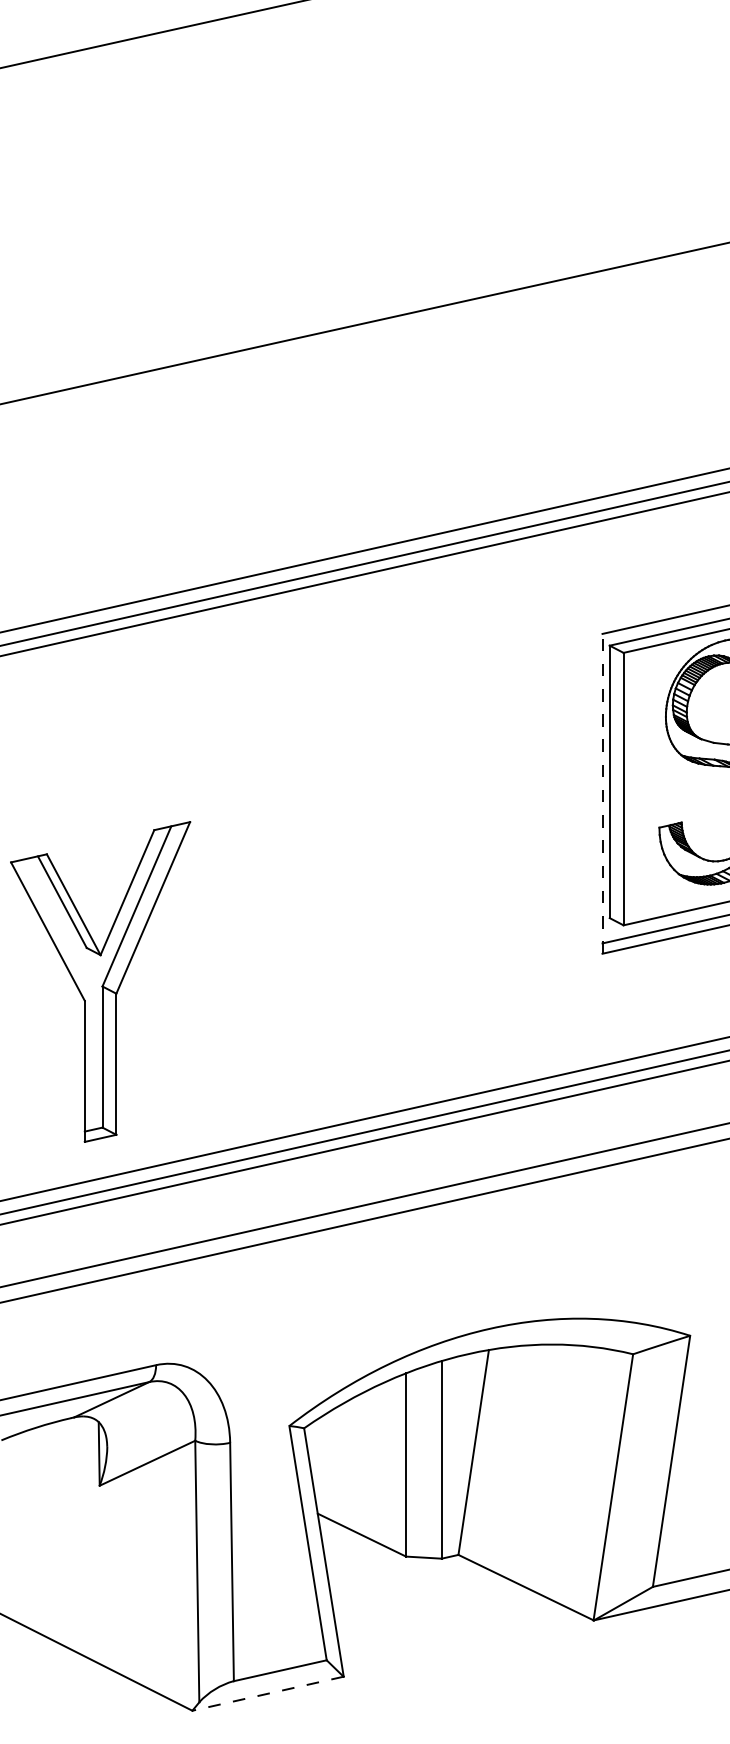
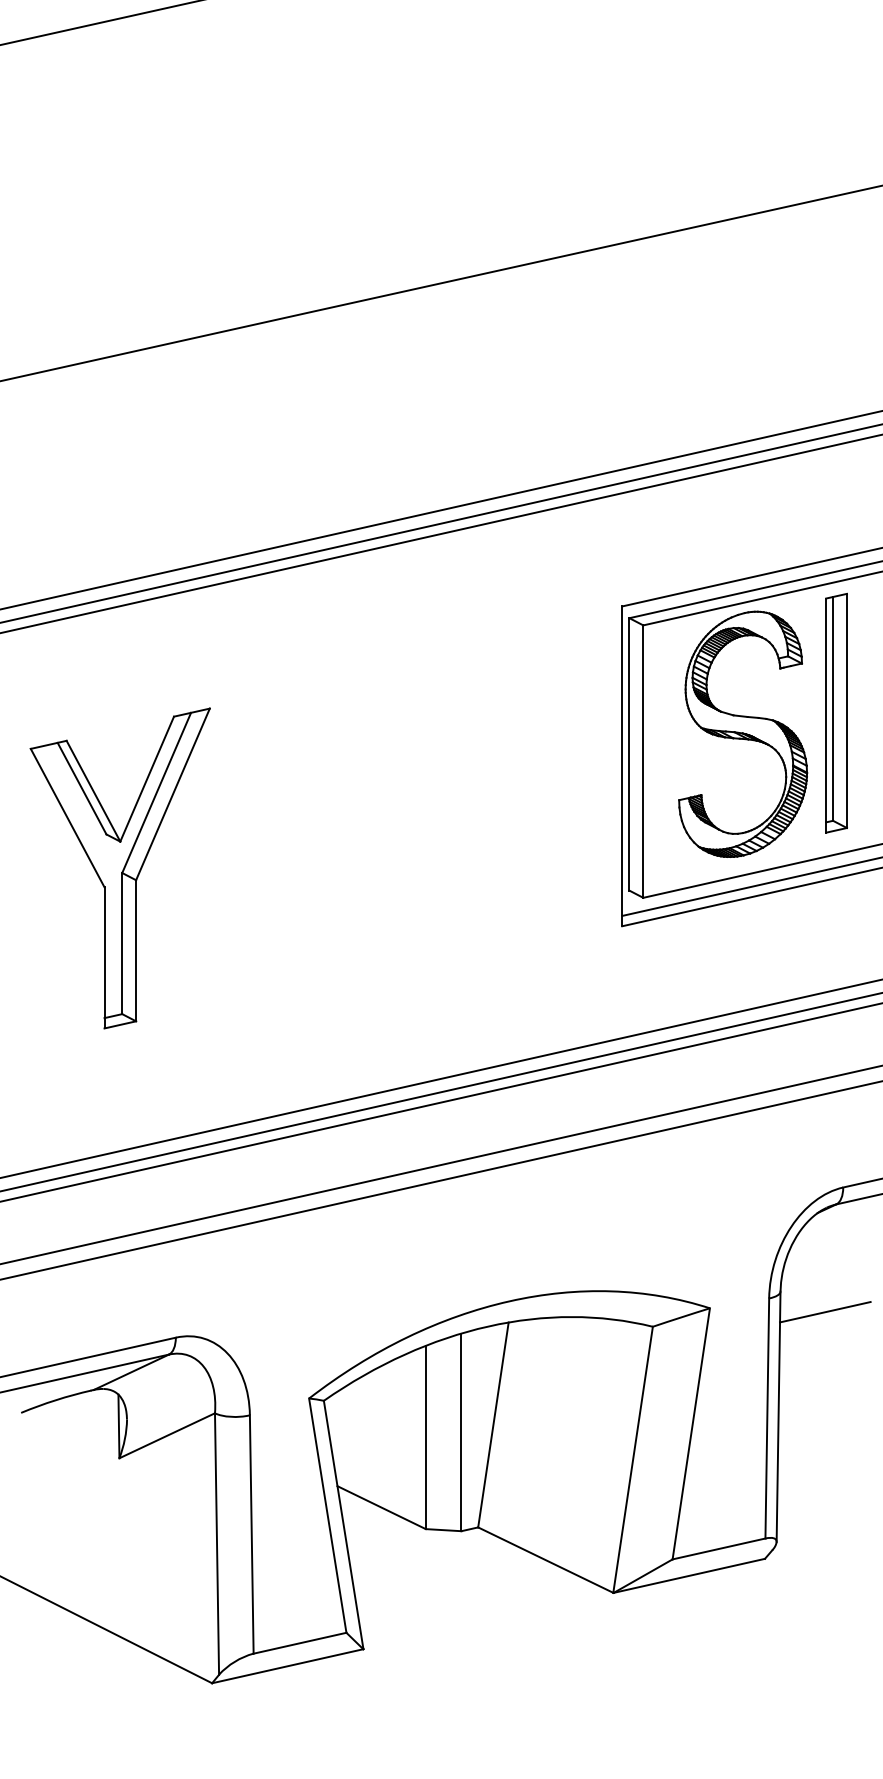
line: (602, 793) -> (622, 766), dashed -> solid
part: (99, 981) -> (119, 868), moved
line: (267, 1693) -> (287, 1666), dashed -> solid

